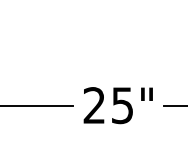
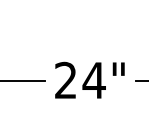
text: (122, 105) -> (94, 80), 25" -> 24"

